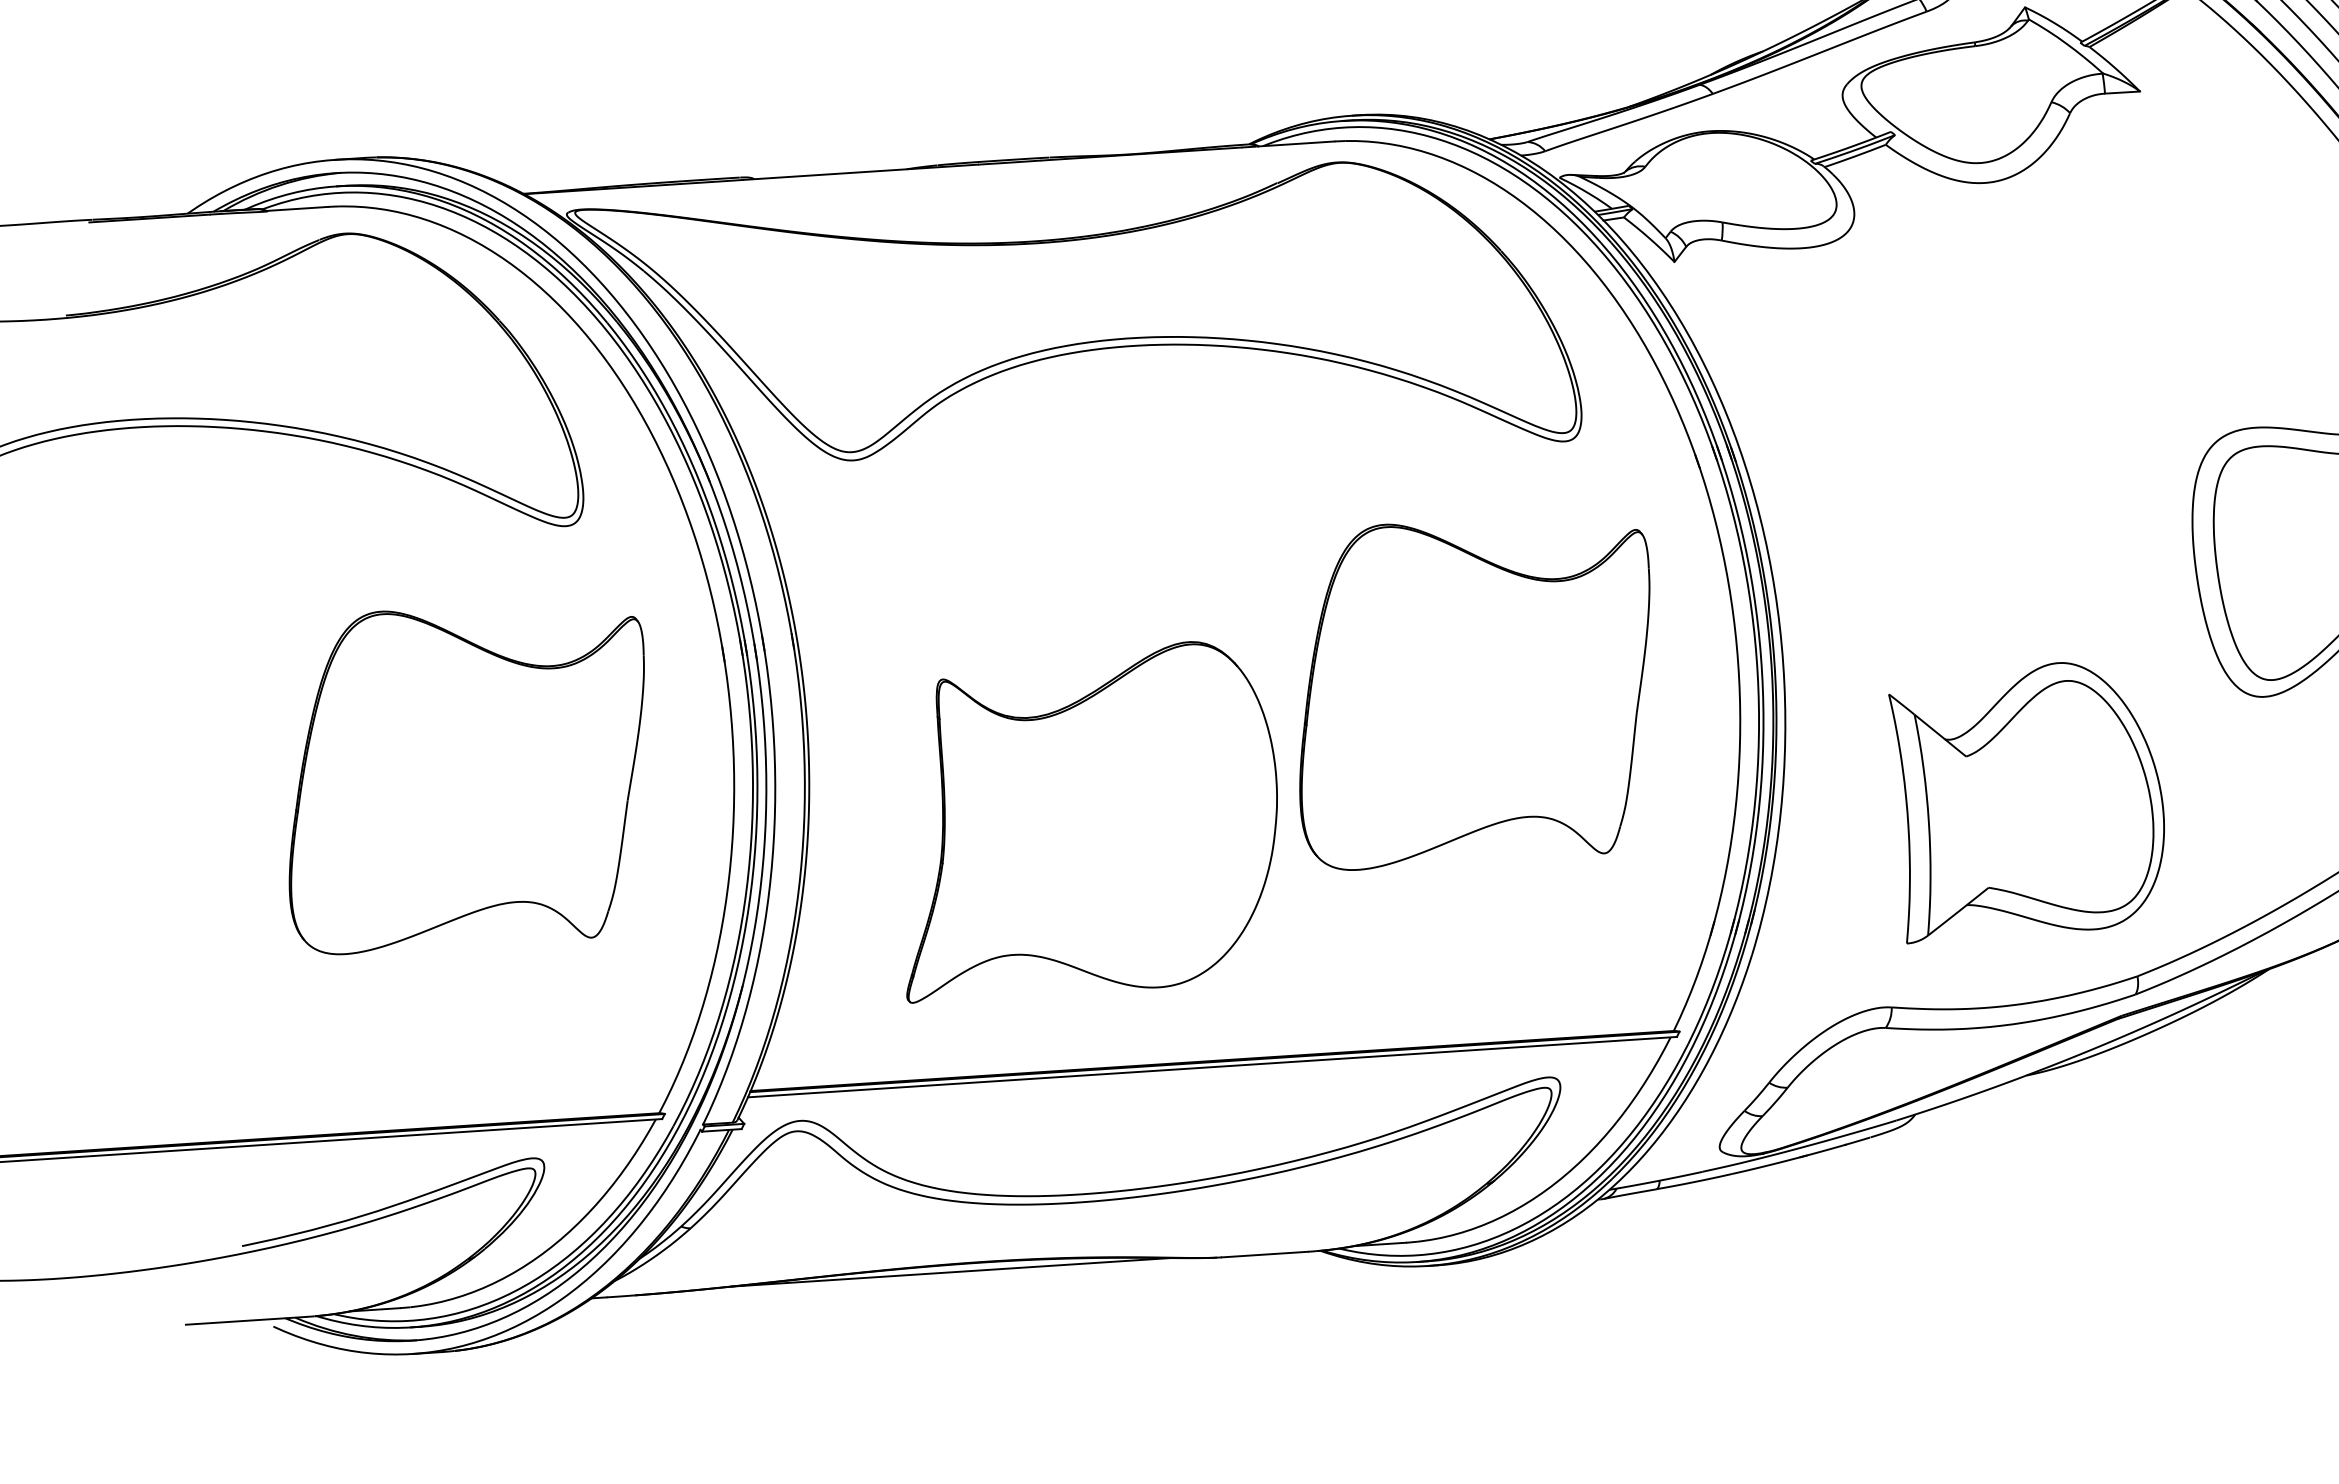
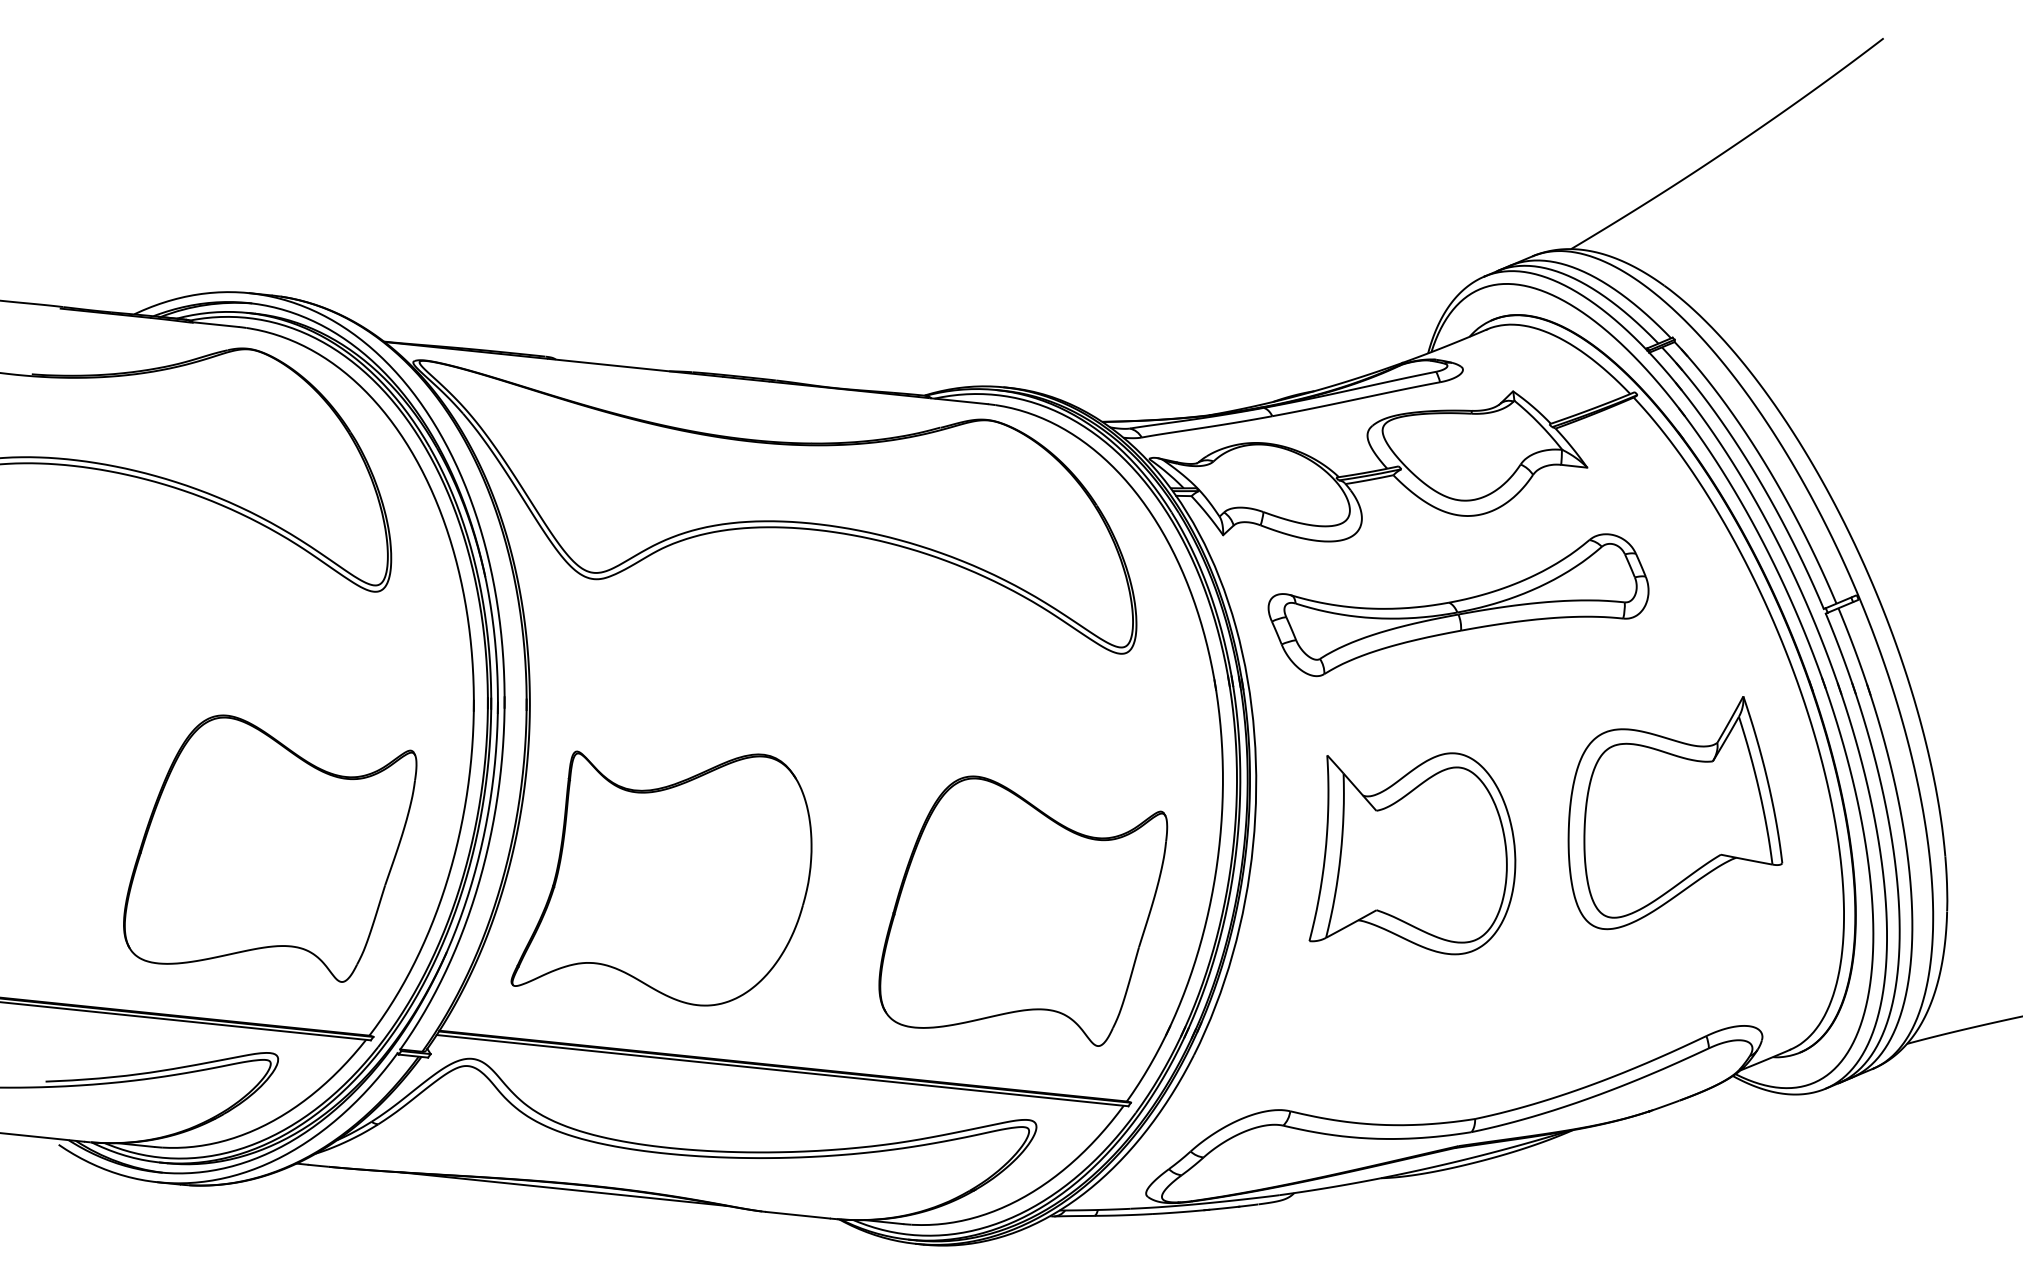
part: (2000, 302) -> (1458, 605), added
part: (1475, 691) -> (1023, 910), moved
part: (468, 777) -> (270, 848), moved
part: (2023, 804) -> (1412, 853), moved
part: (1082, 828) -> (661, 878), moved

